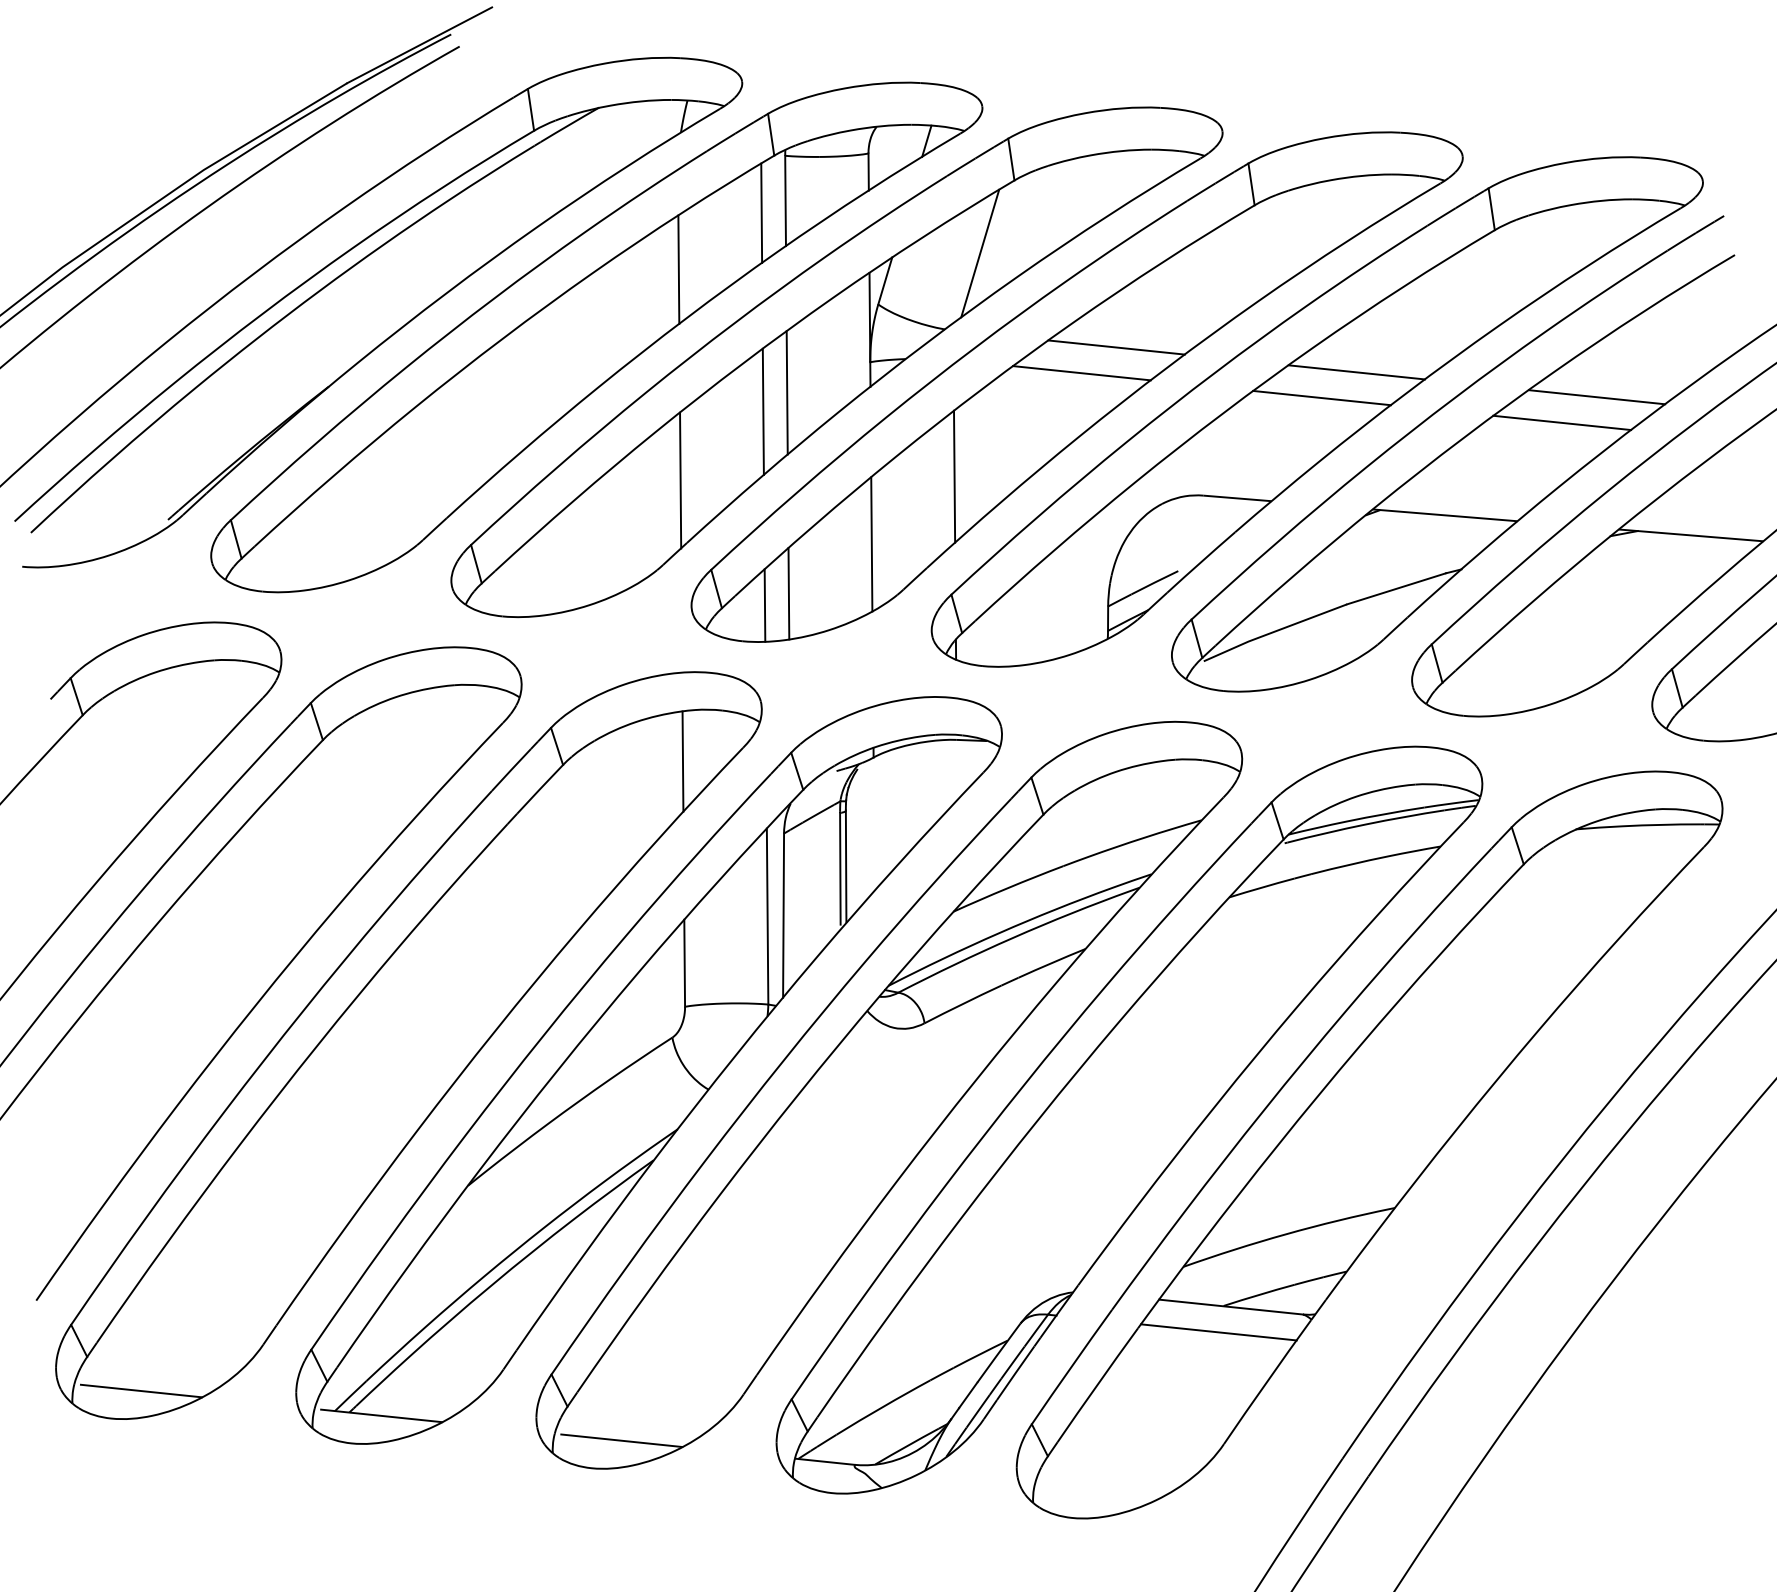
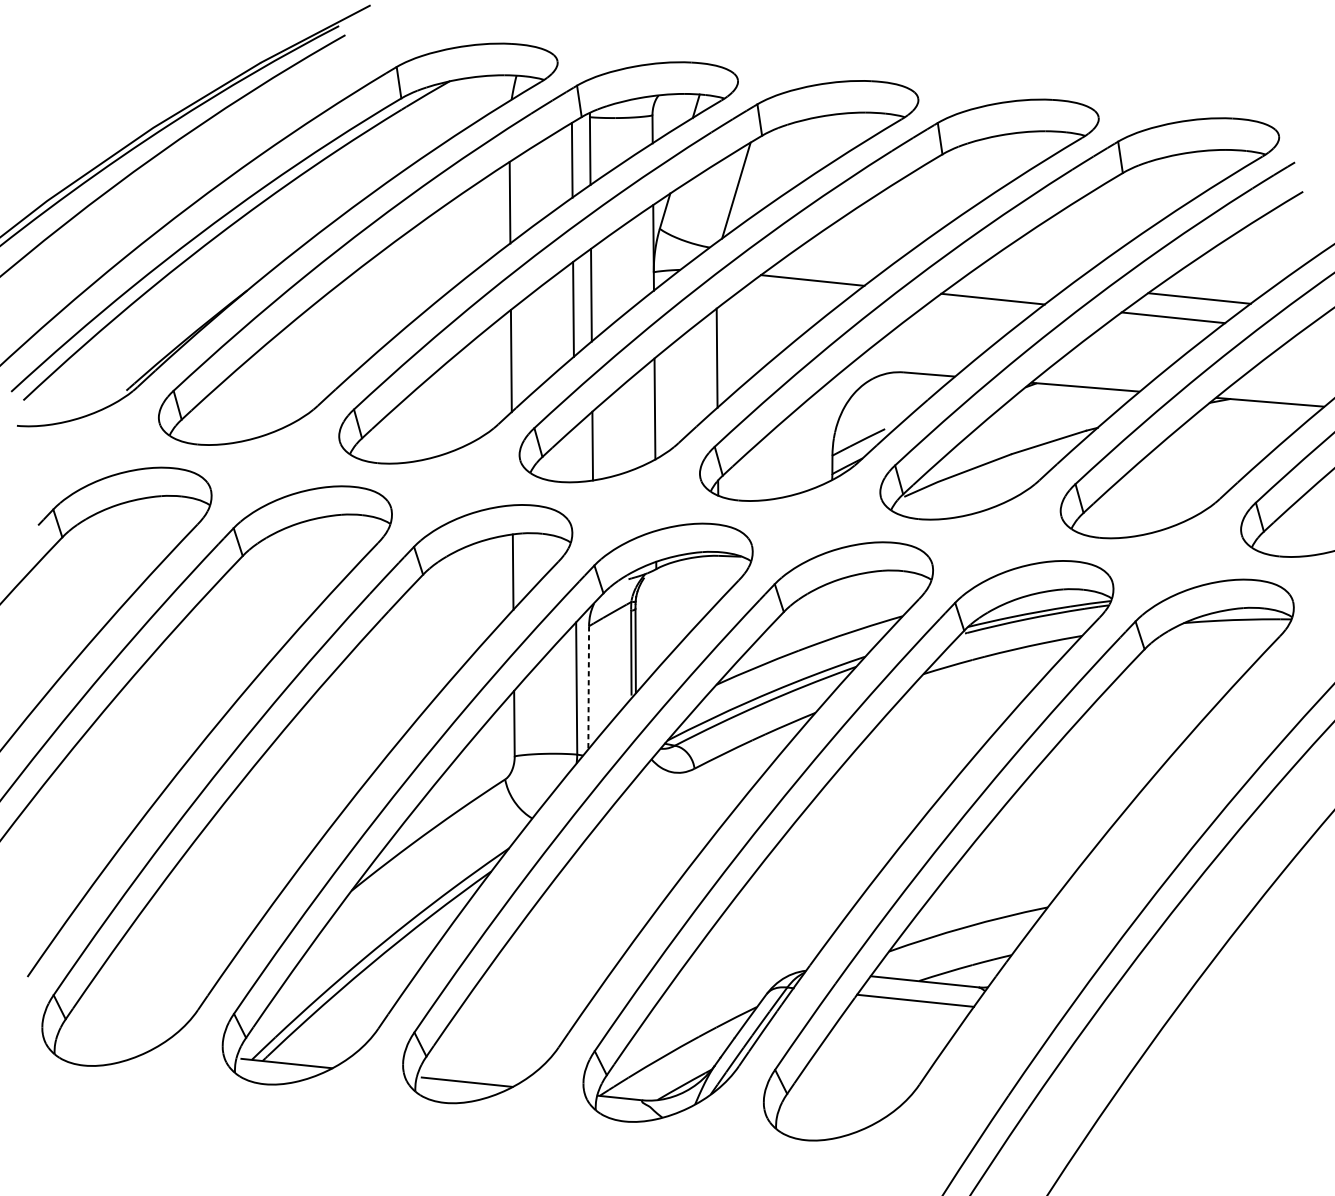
line: (1116, 347) -> (838, 261), removed
line: (1356, 372) -> (1018, 279), removed
line: (764, 605) -> (574, 454), removed
line: (783, 916) -> (588, 688), solid -> dashed
line: (141, 1390) -> (106, 1044), removed

